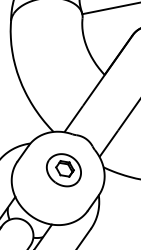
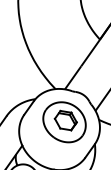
part: (63, 170) -> (64, 122), size x1.43

